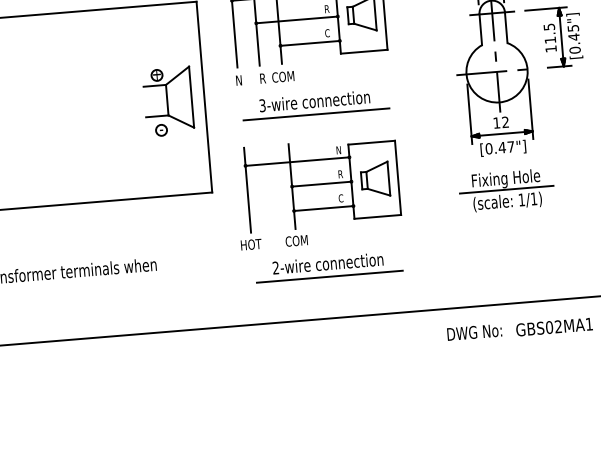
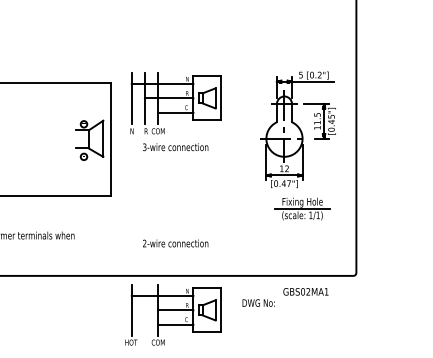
line: (315, 115) -> (175, 155), removed
part: (506, 189) -> (302, 208), moved
part: (318, 191) -> (173, 314), moved
line: (328, 277) -> (175, 251), removed
text: (474, 331) -> (258, 302), moved

